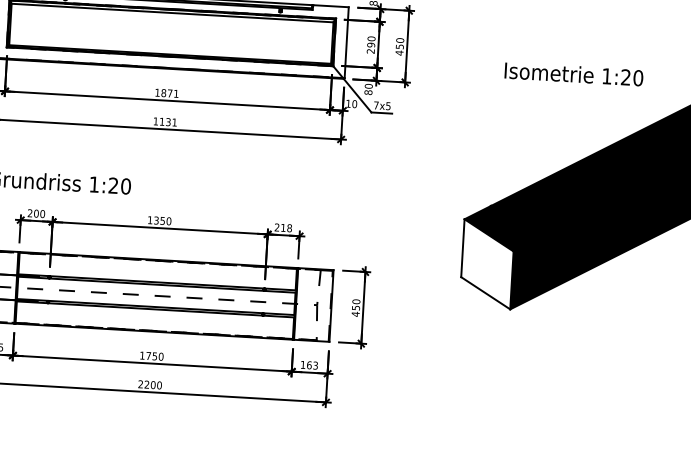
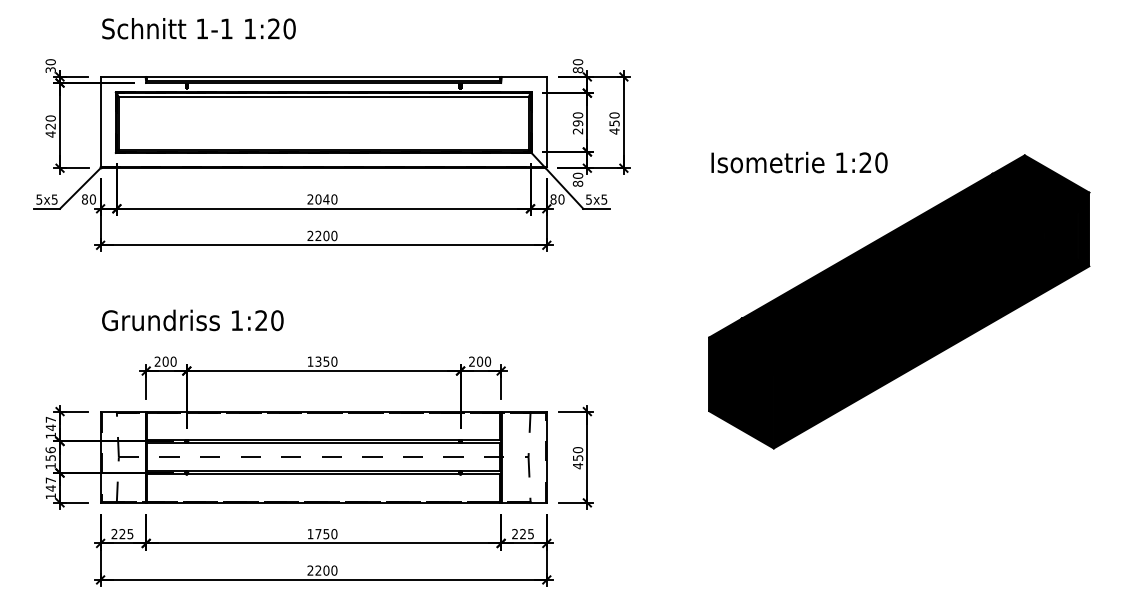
text: (574, 74) -> (799, 162), moved
text: (166, 93) -> (322, 199), 1871 -> 2040
text: (348, 103) -> (553, 199), 10 -> 80
text: (375, 105) -> (588, 199), 7x5 -> 5x5
text: (165, 121) -> (322, 235), 1131 -> 2200
text: (286, 227) -> (484, 361), 218 -> 200
fill: (487, 263) -> (741, 392), added
text: (308, 365) -> (522, 534), 163 -> 225

